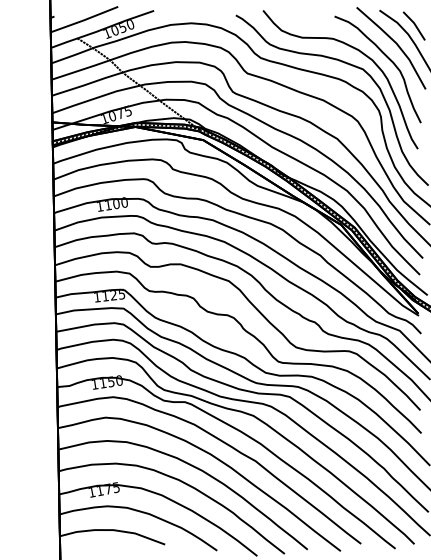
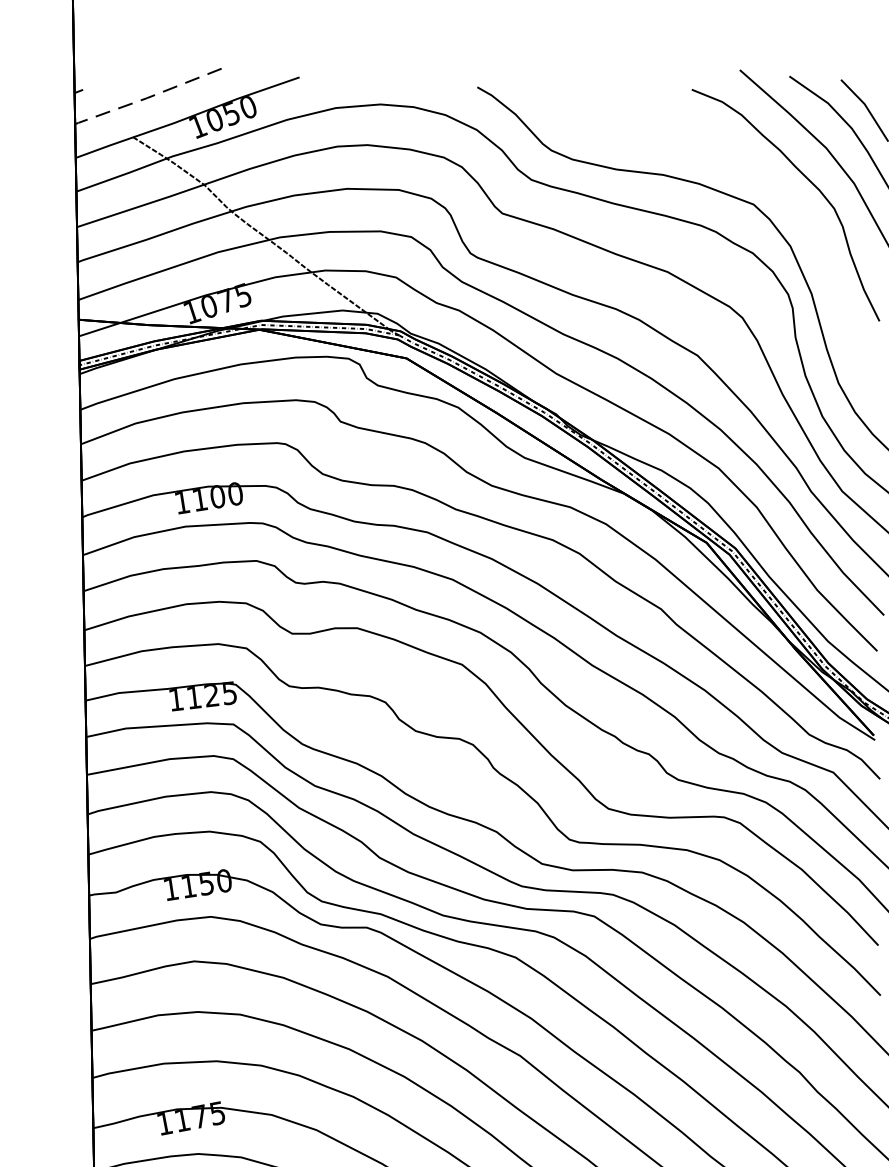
line: (83, 20) -> (146, 98), solid -> dashed
curve: (354, 49) -> (735, 161), removed

